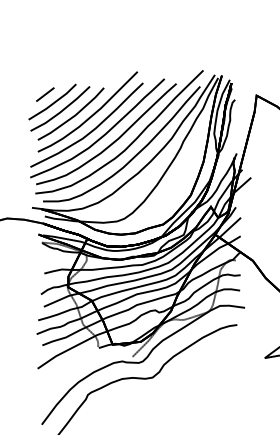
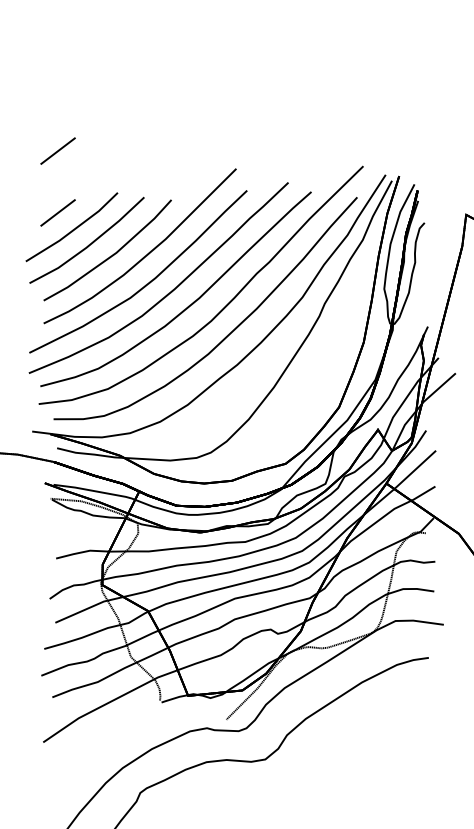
line: (45, 62) -> (58, 150), added

